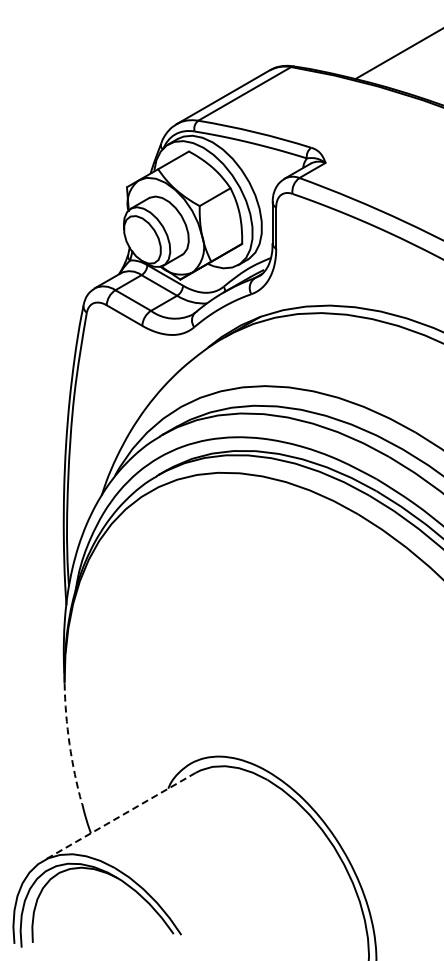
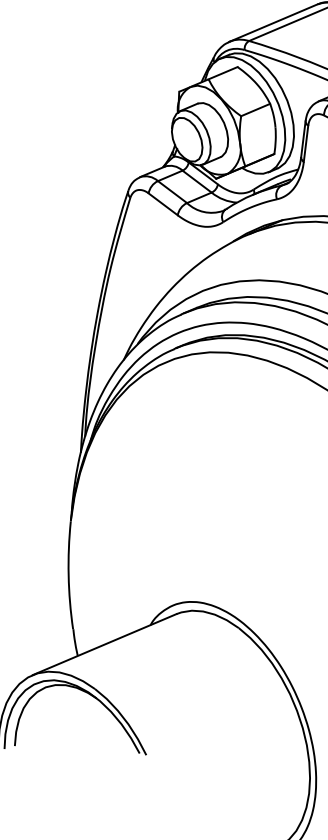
arc: (69, 744) -> (68, 575), dashed -> solid
line: (119, 817) -> (104, 645), dashed -> solid

